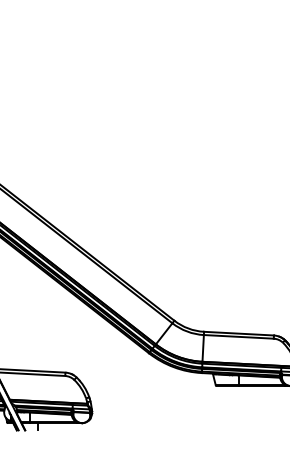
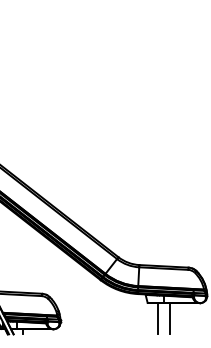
line: (229, 407) -> (157, 318), added
line: (246, 407) -> (169, 318), added

